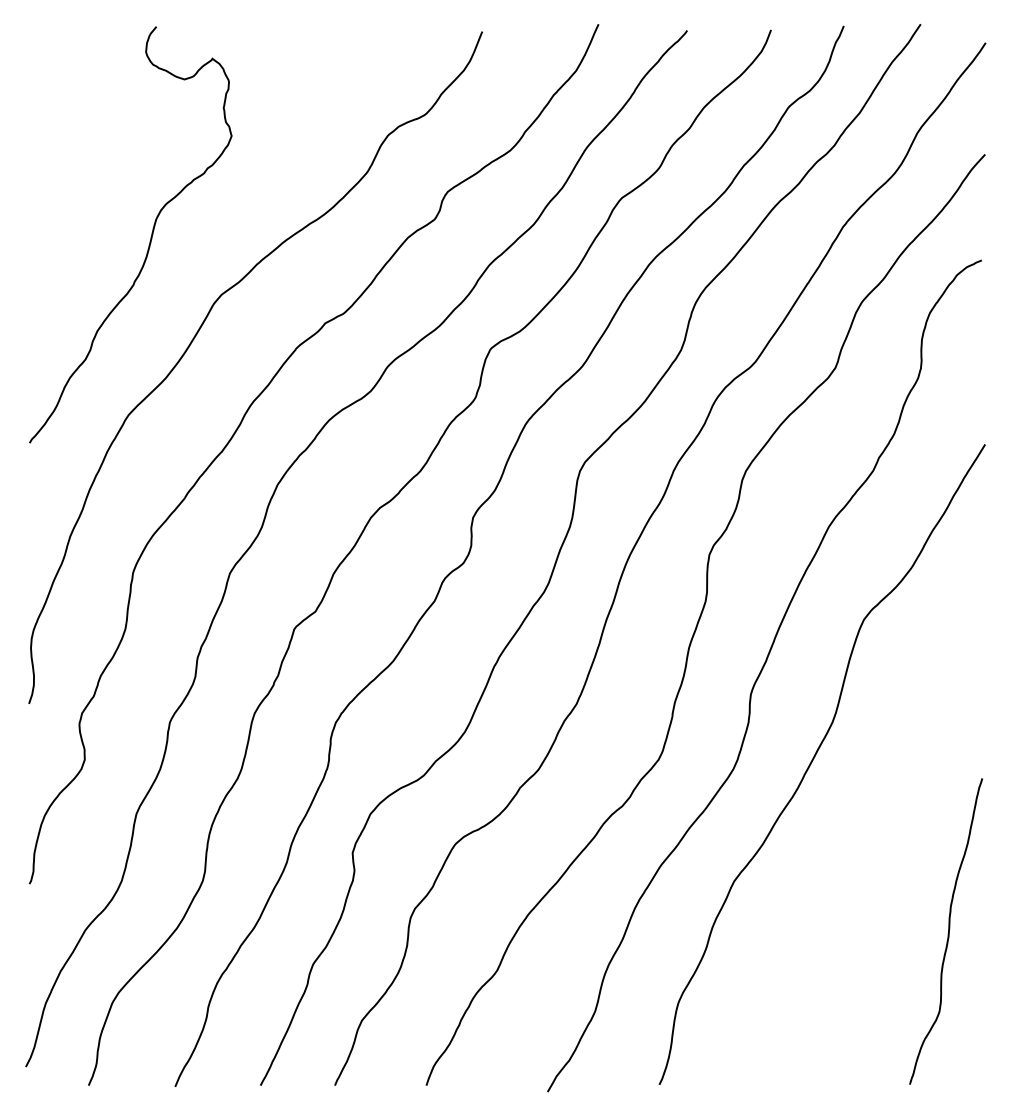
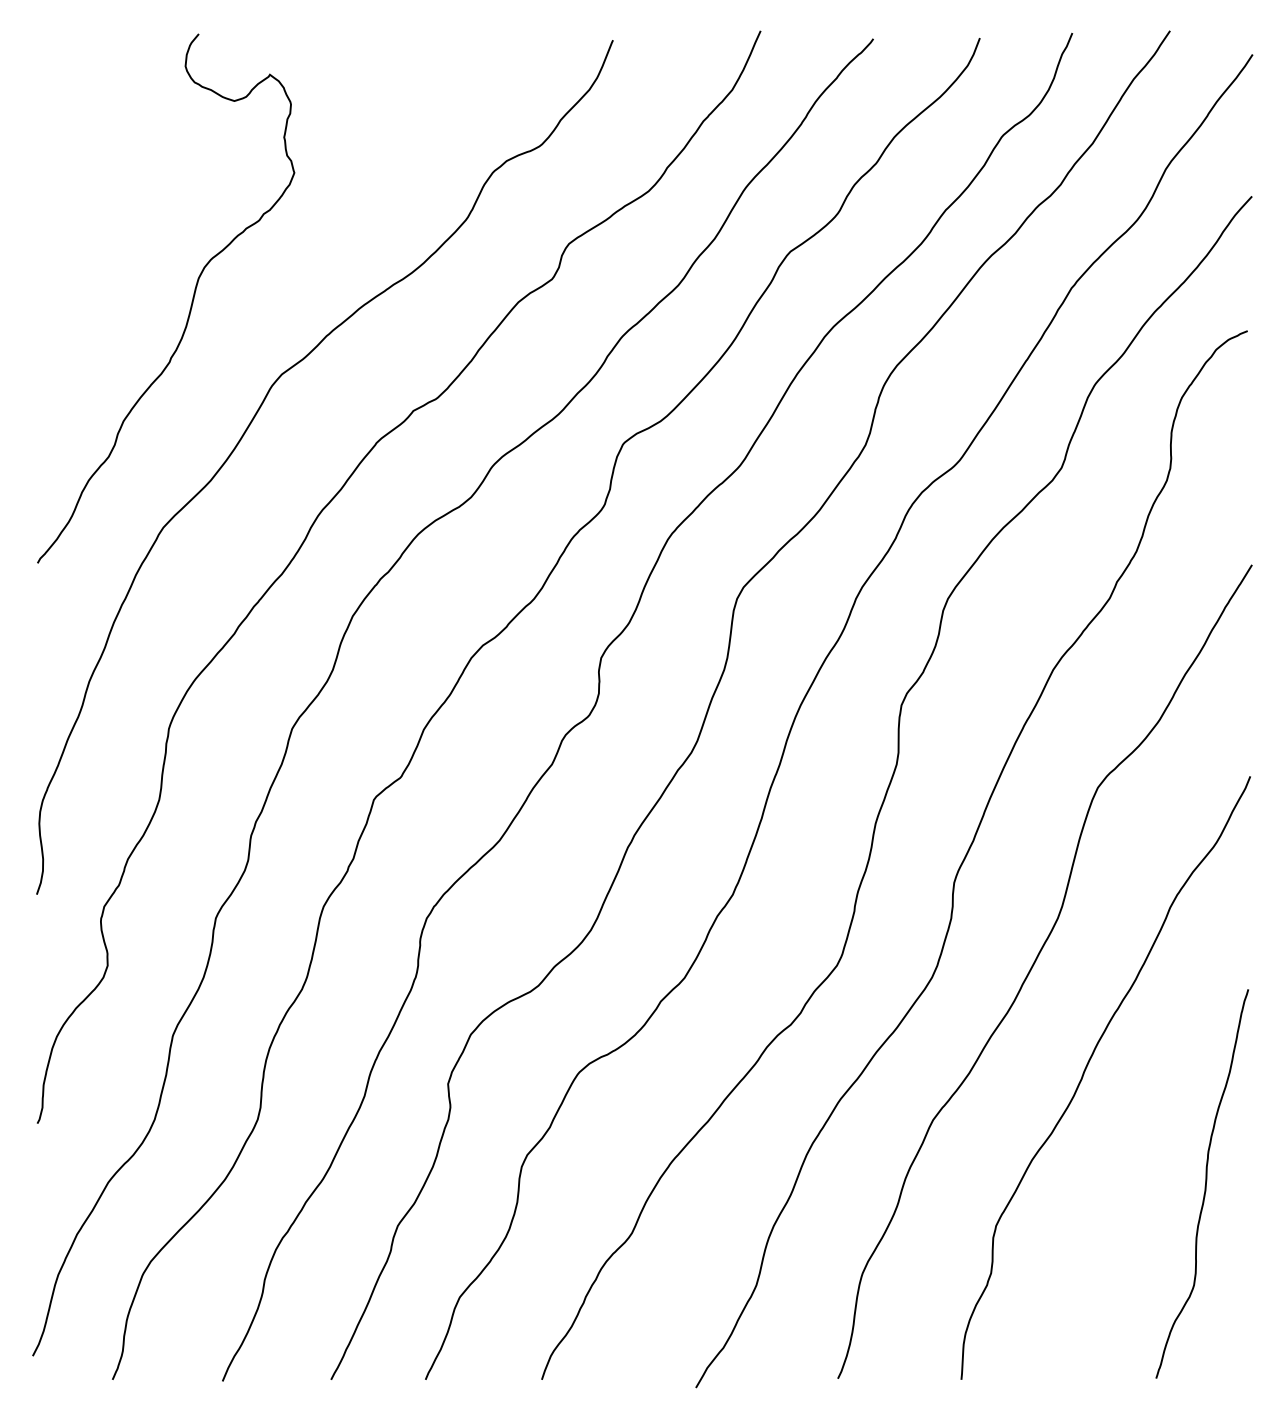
curve: (854, 843) -> (1085, 1072), added

